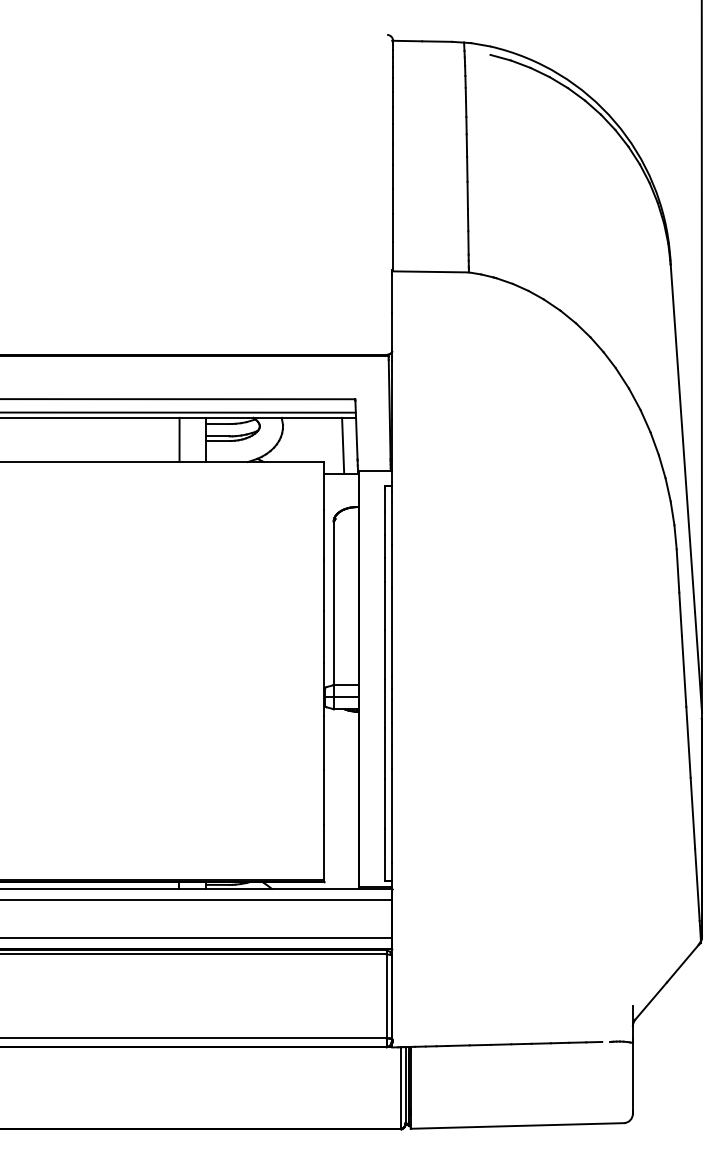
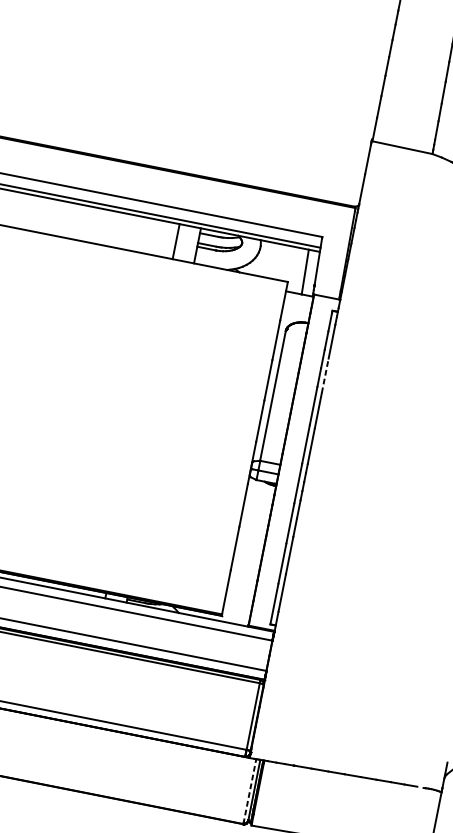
line: (392, 566) -> (325, 375), solid -> dashed
line: (400, 1088) -> (249, 791), solid -> dashed

